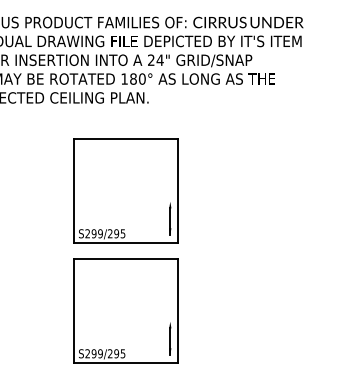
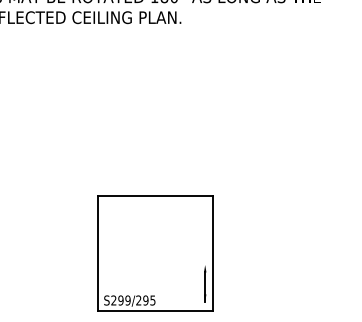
part: (125, 190) -> (155, 120), removed

